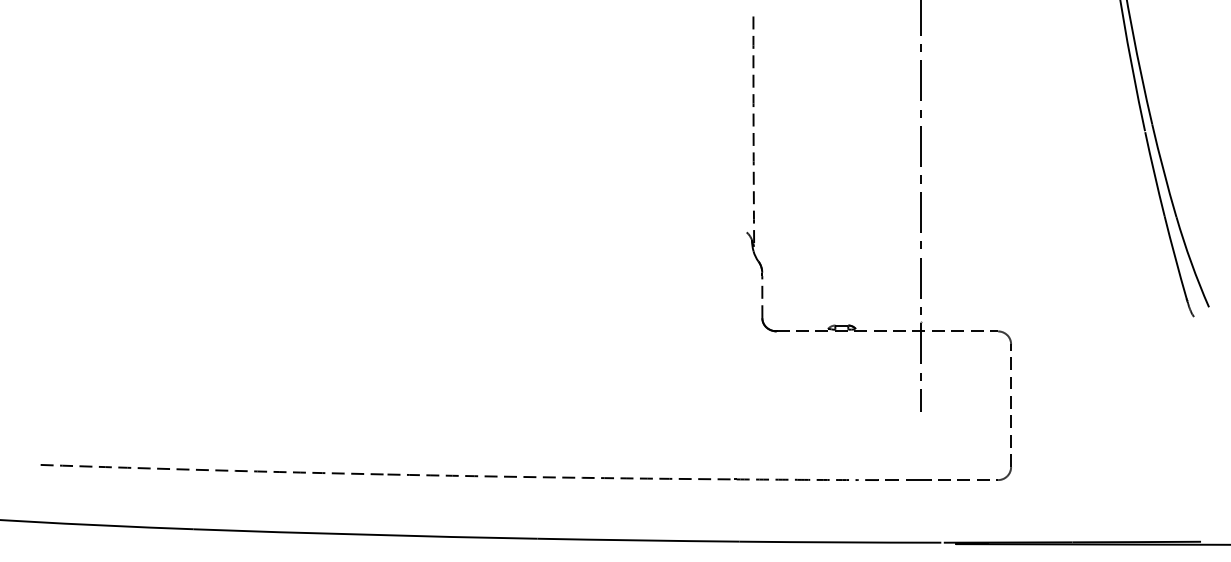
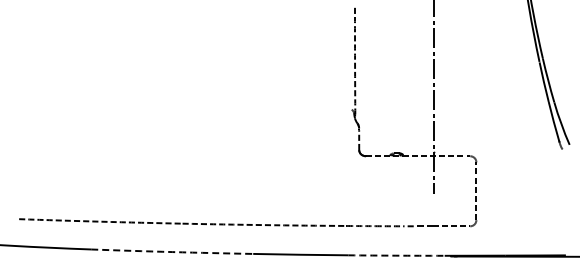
arc: (366, 535) -> (172, 252), solid -> dashed
arc: (839, 542) -> (395, 255), solid -> dashed

